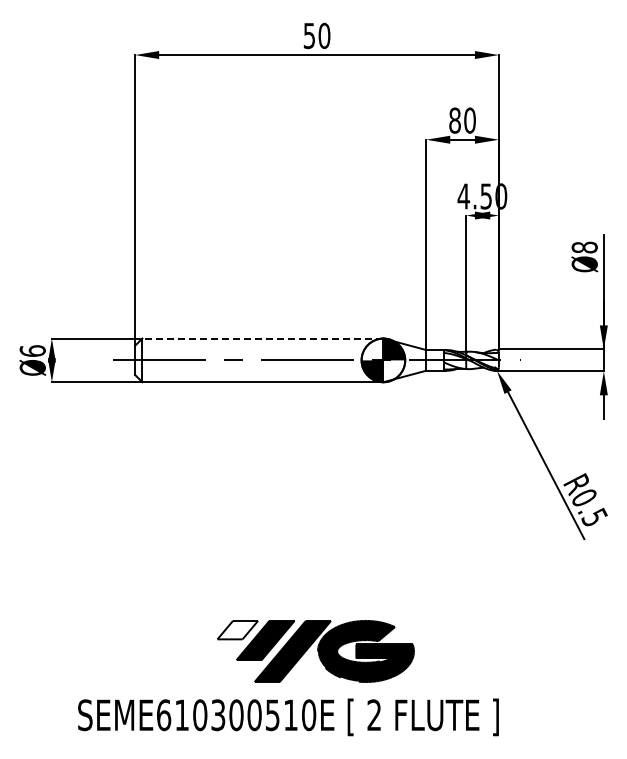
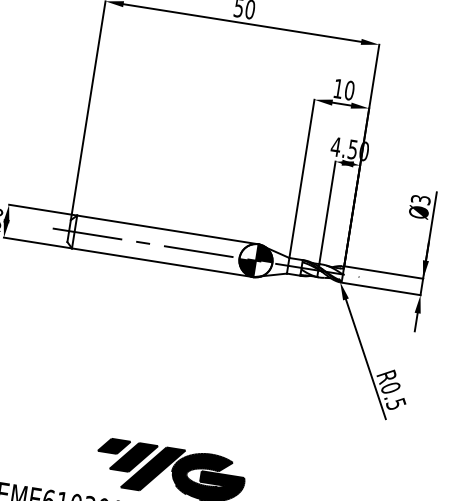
text: (454, 120) -> (338, 88), 80 -> 10
text: (584, 247) -> (420, 199), Ø8 -> Ø3
line: (262, 338) -> (167, 229), dashed -> solid
fill: (237, 629) -> (114, 445), added

